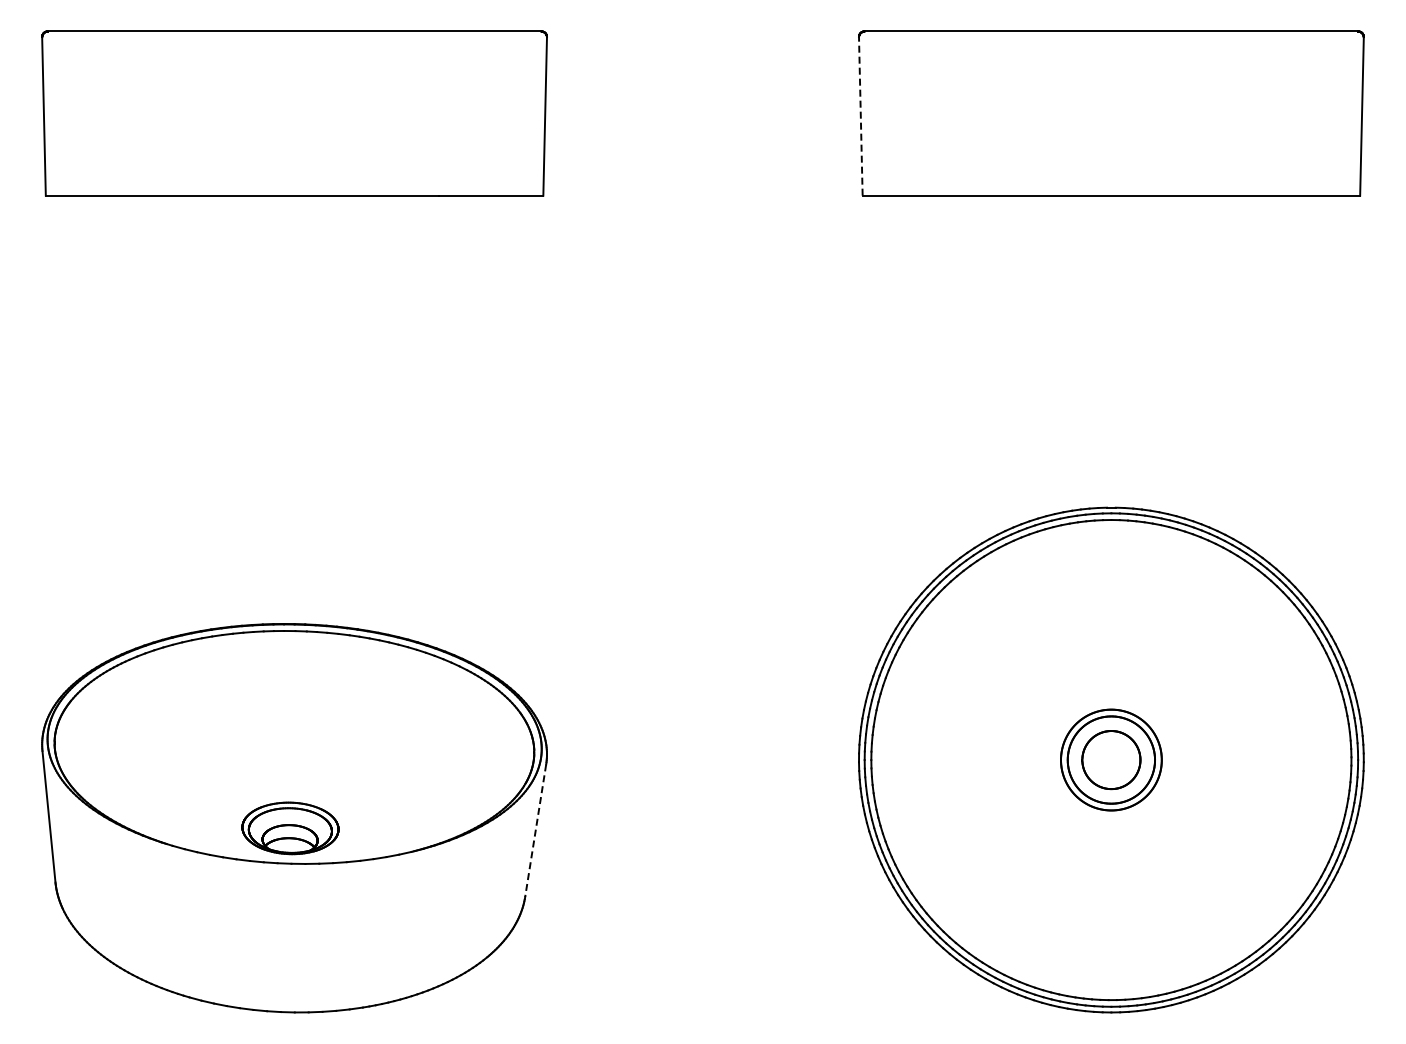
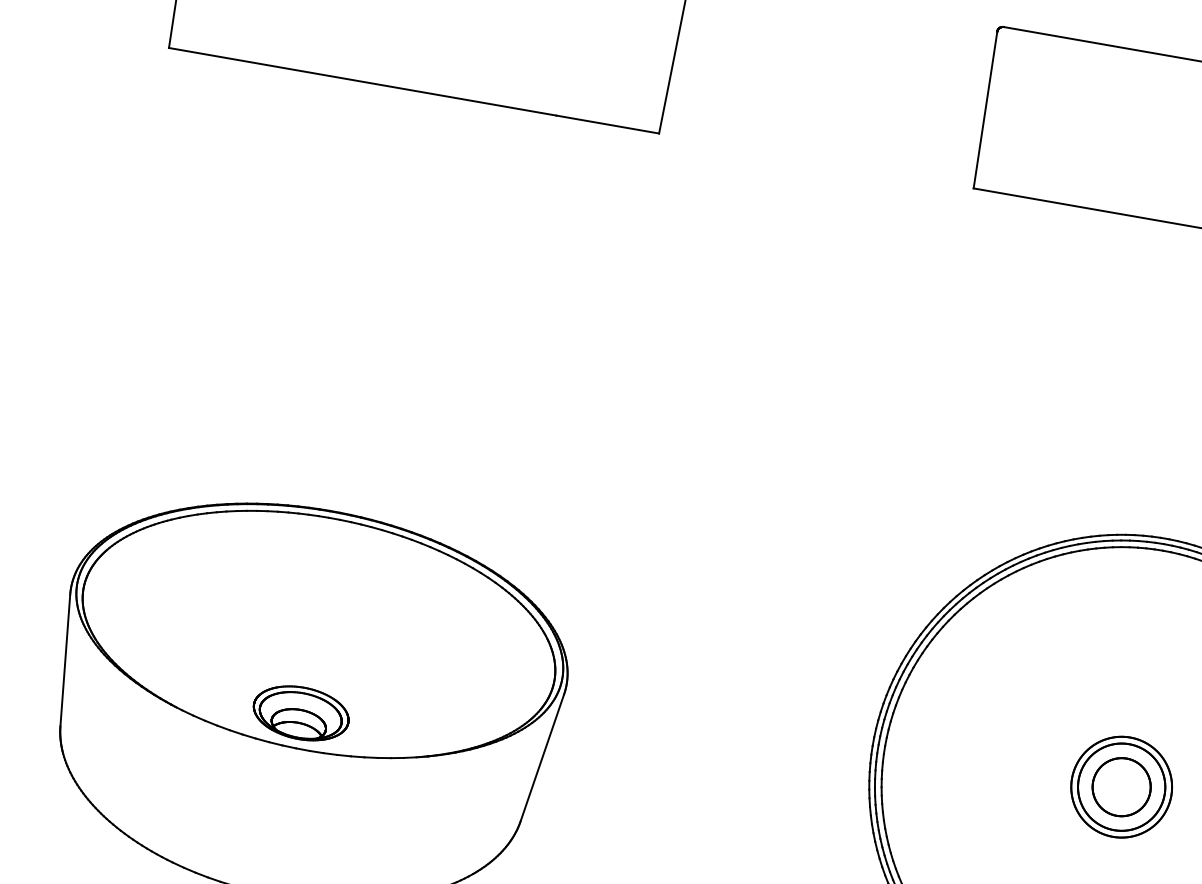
line: (860, 115) -> (985, 109), dashed -> solid
line: (535, 831) -> (542, 758), dashed -> solid

